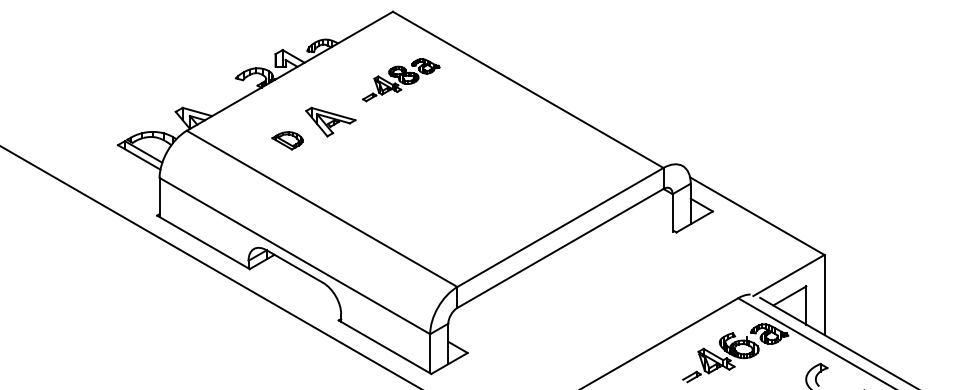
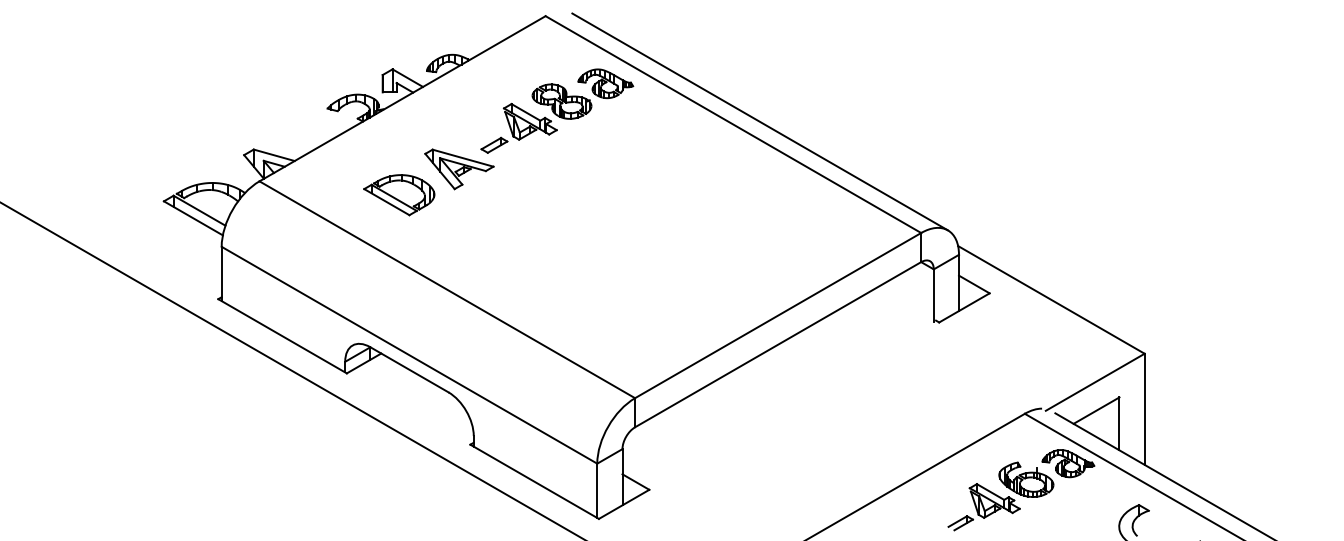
part: (401, 79) -> (557, 110), size x1.43
line: (547, 87) -> (759, 121), added
part: (287, 140) -> (399, 195), size x1.67

